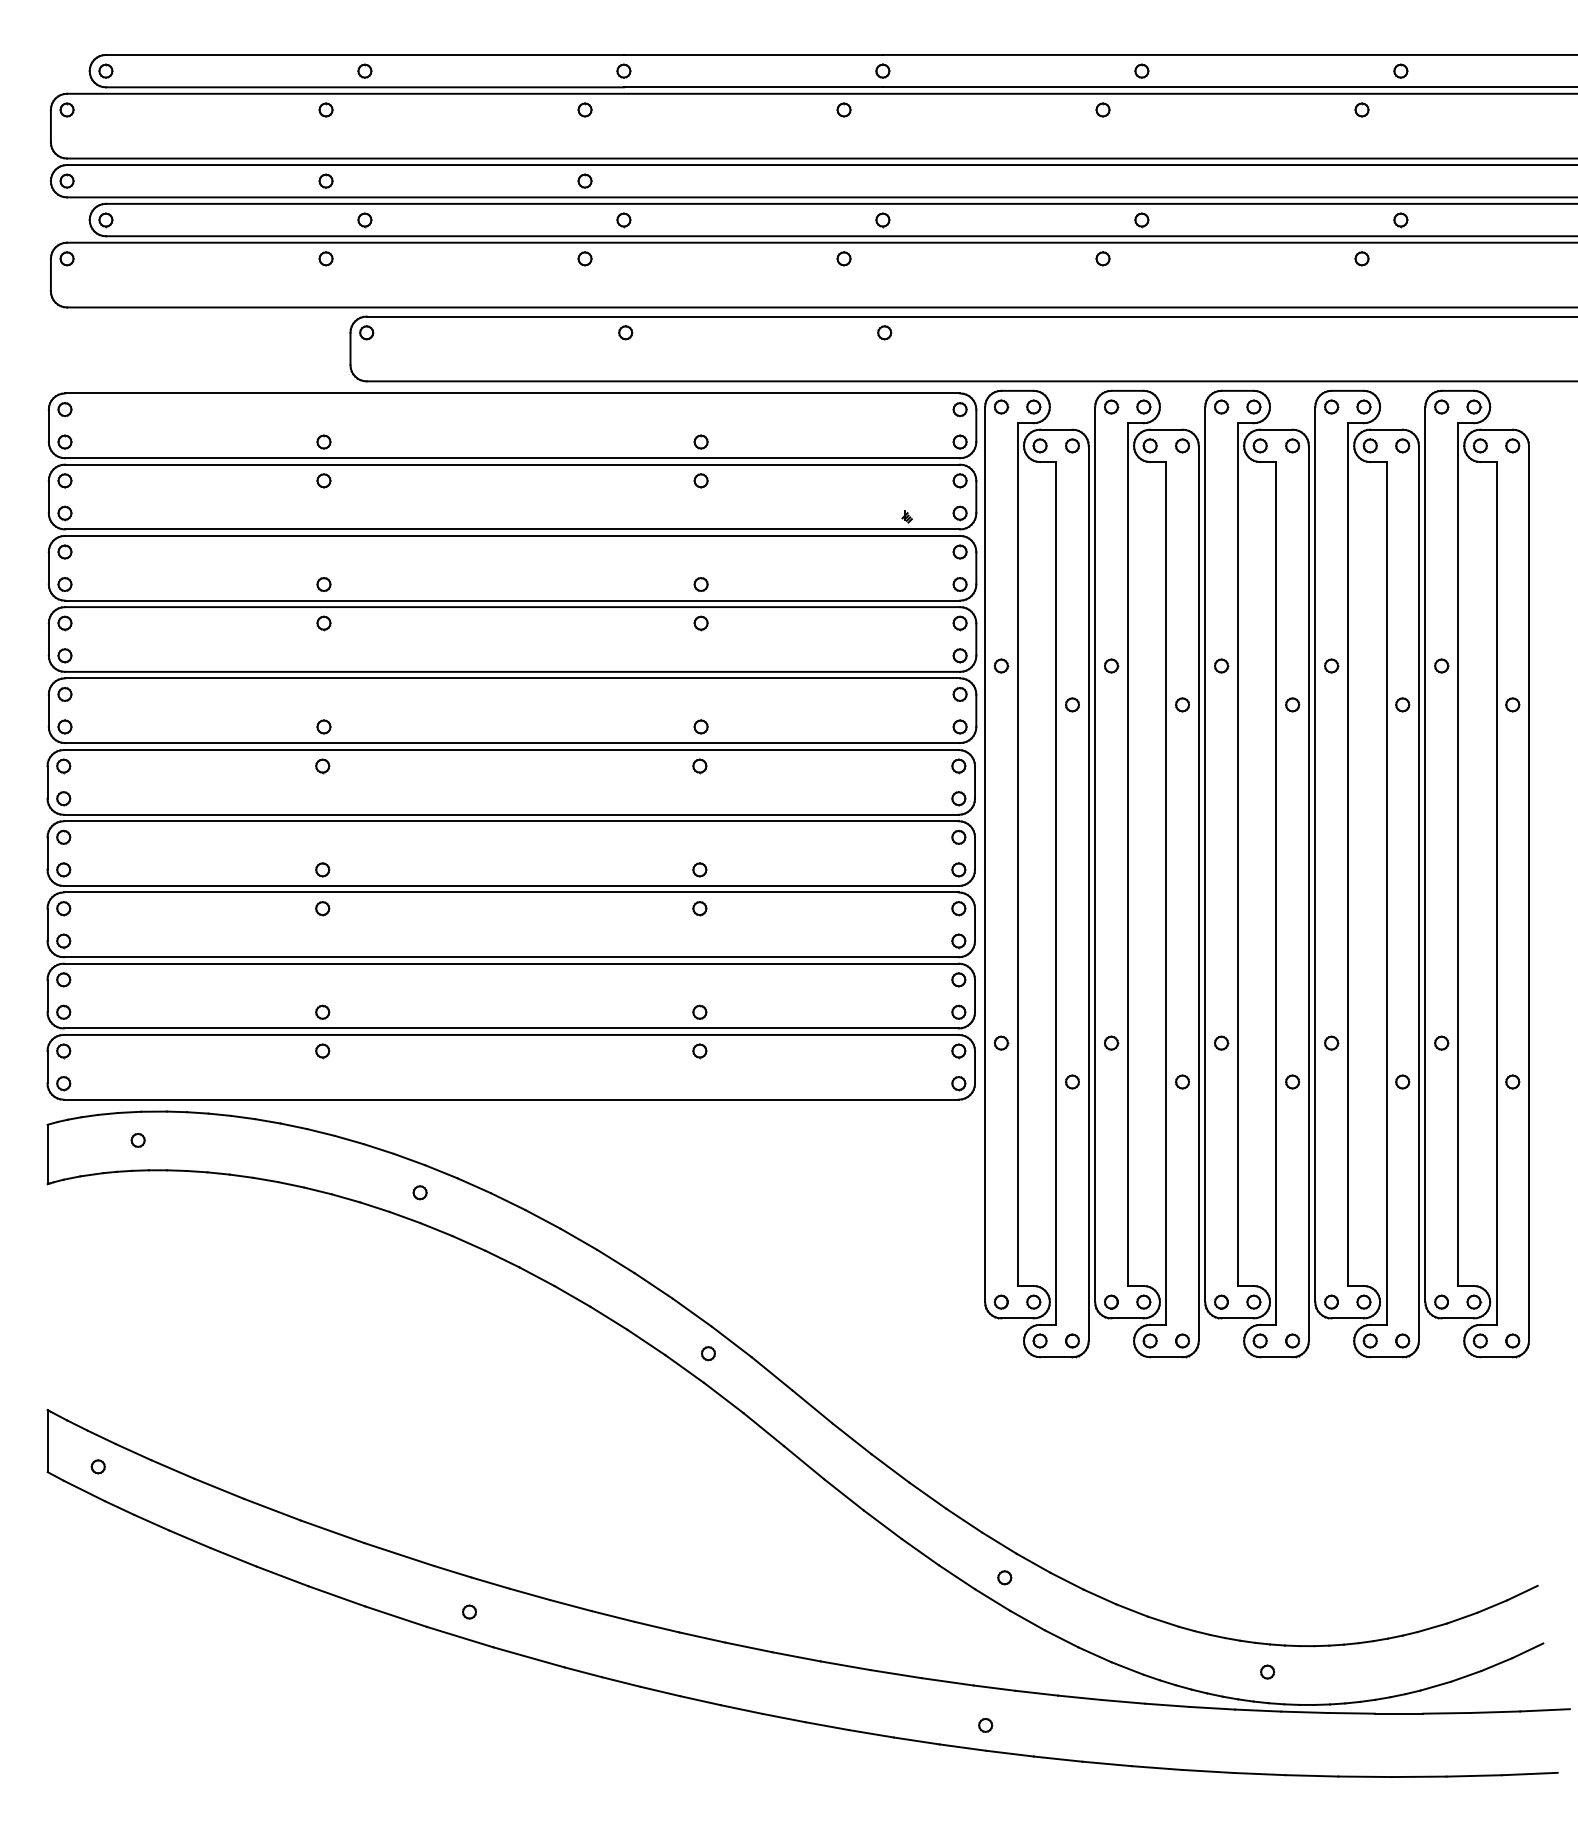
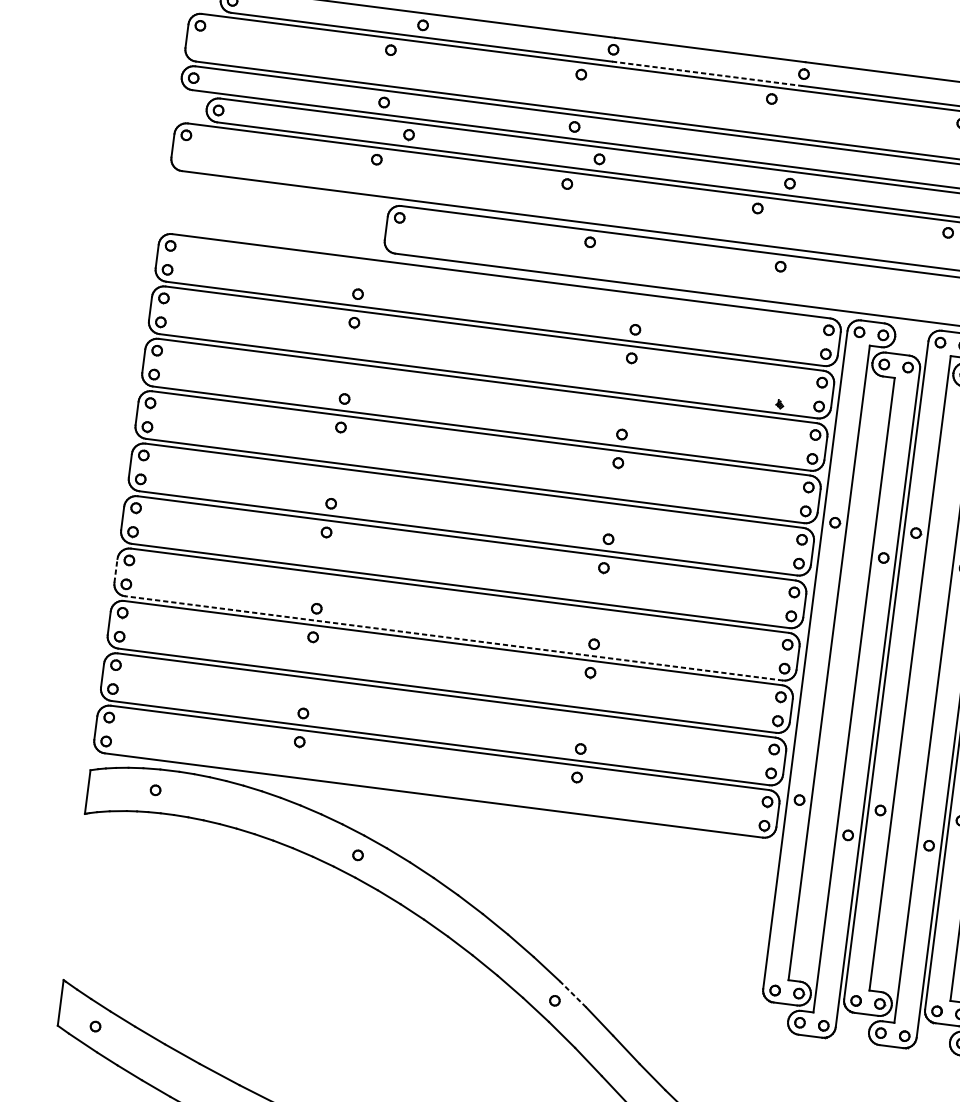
line: (753, 87) -> (707, 73), solid -> dashed
line: (47, 853) -> (115, 570), solid -> dashed
line: (511, 886) -> (454, 638), solid -> dashed
line: (731, 1341) -> (572, 994), solid -> dashed

